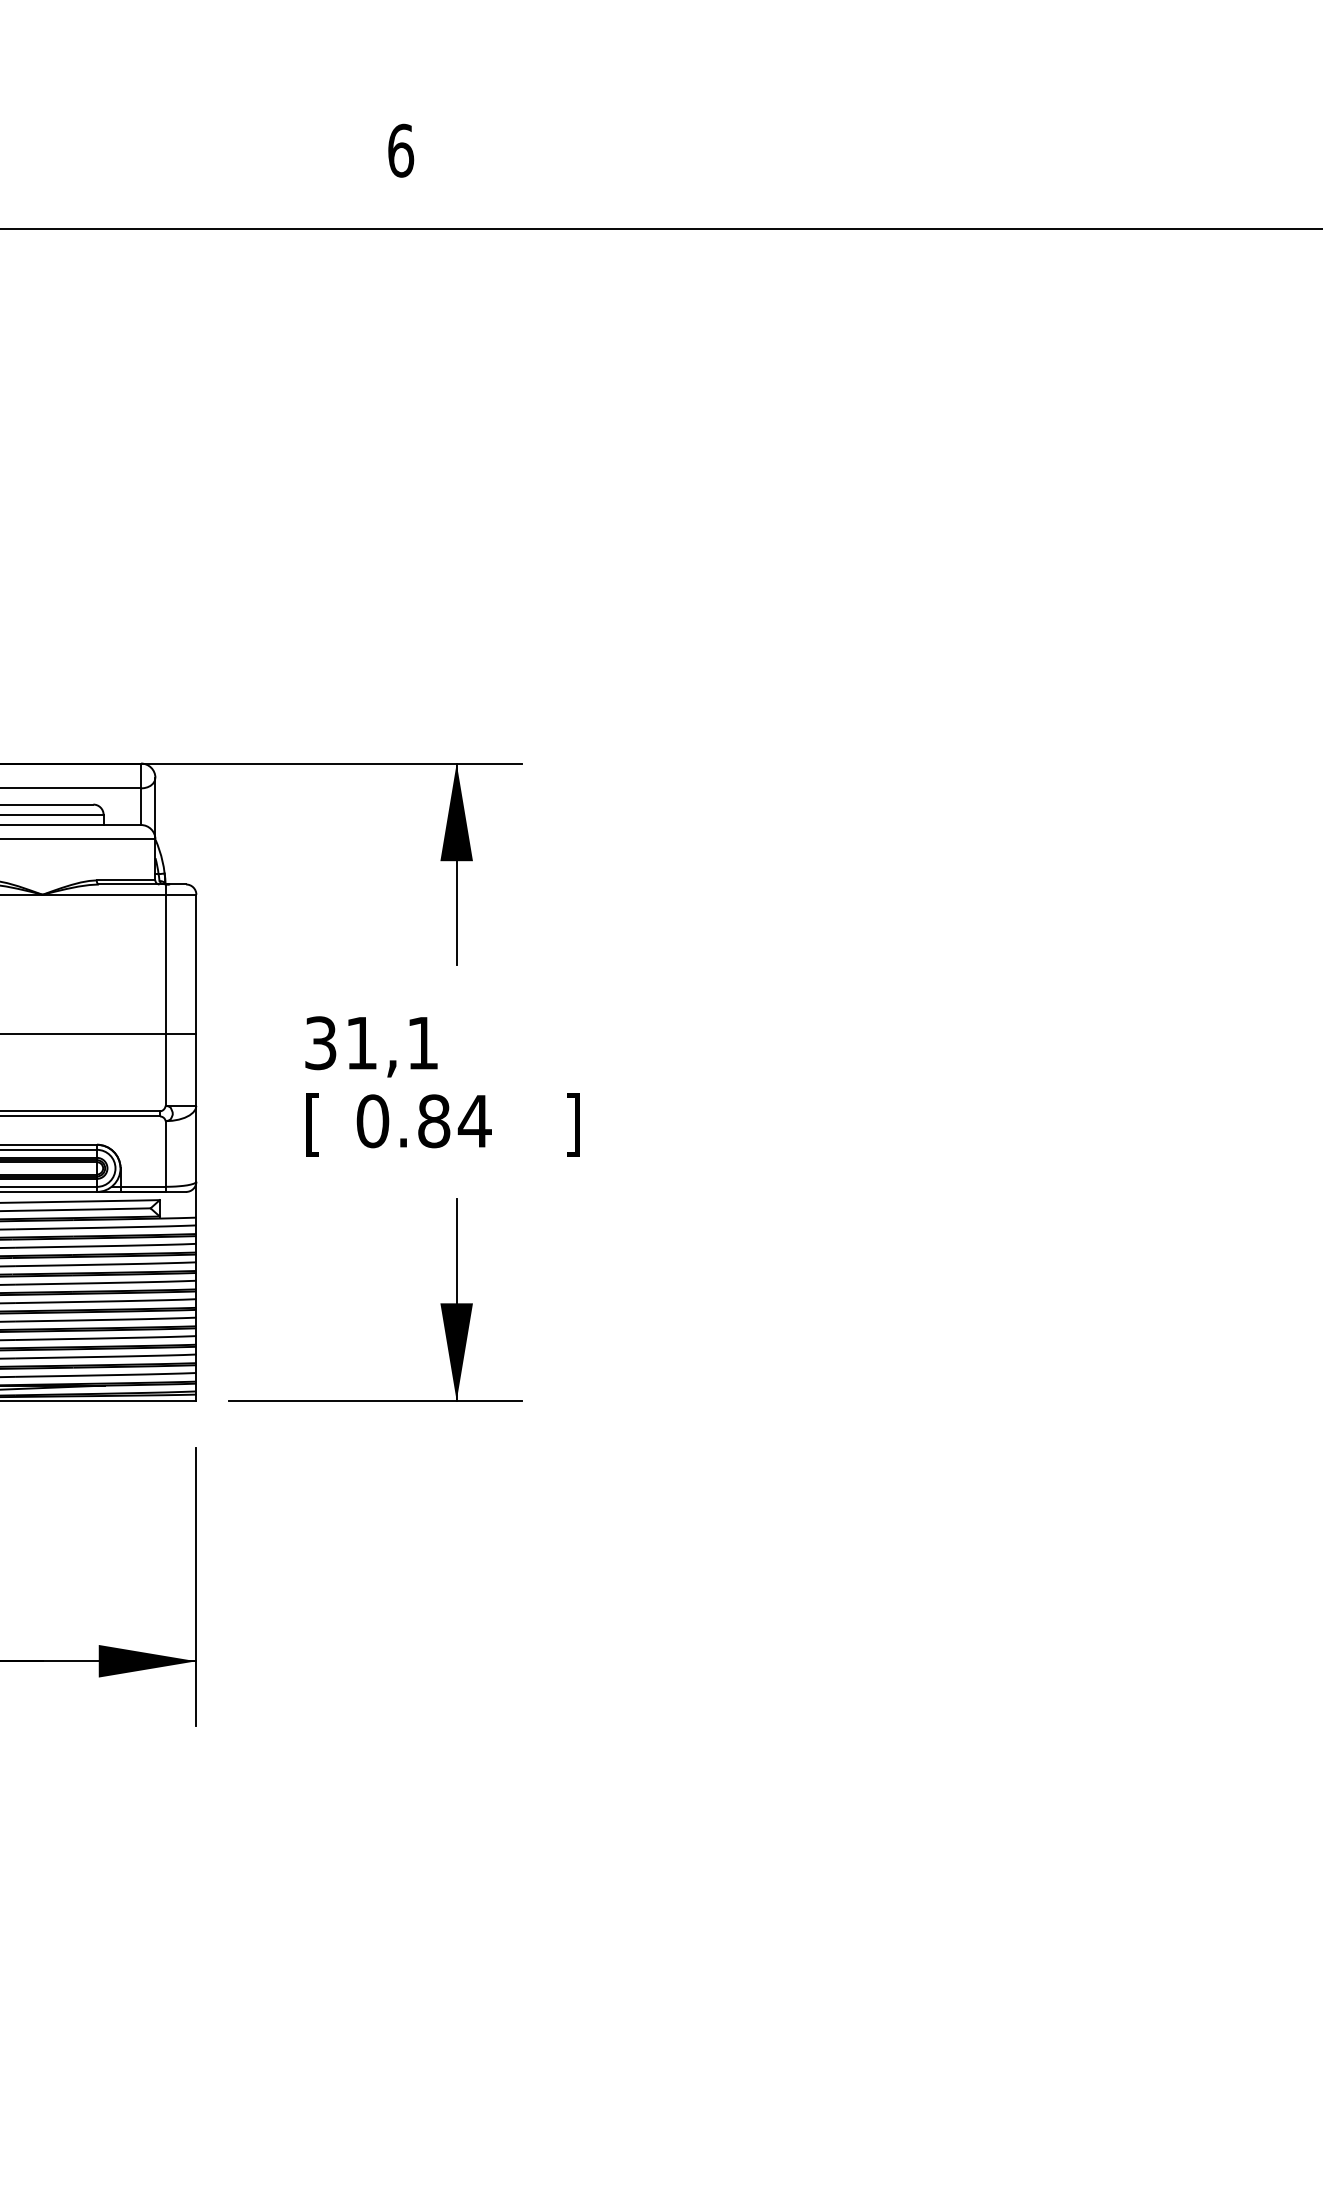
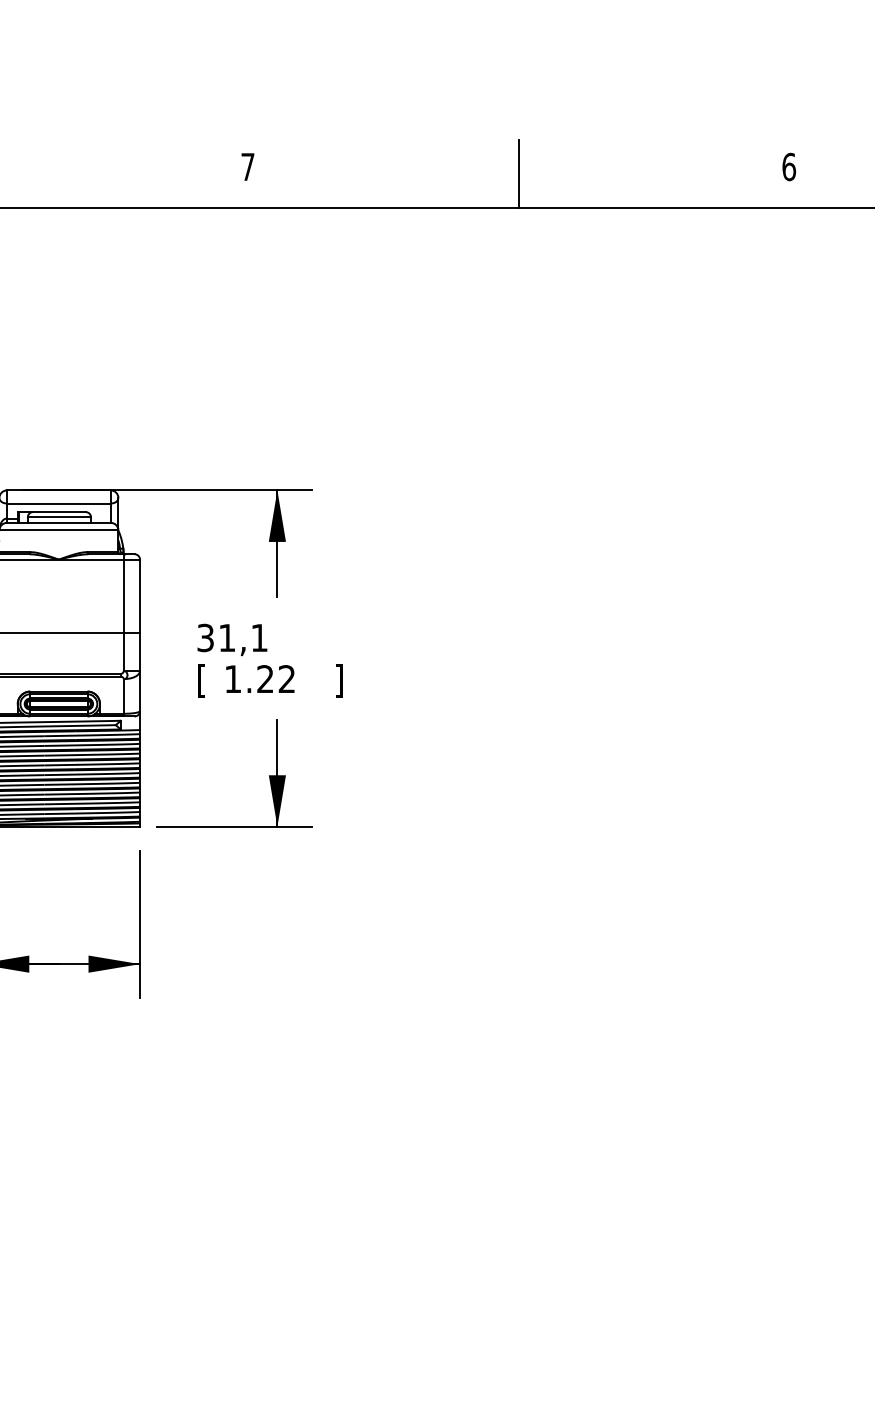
text: (400, 149) -> (247, 166), 6 -> 7
line: (913, 162) -> (518, 173), added
text: (422, 1121) -> (259, 679), 0.84 -> 1.22

